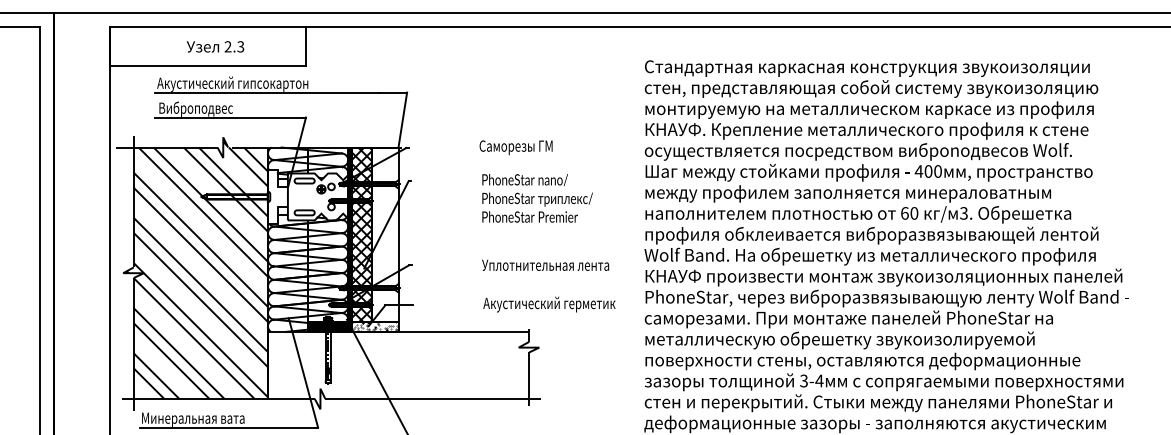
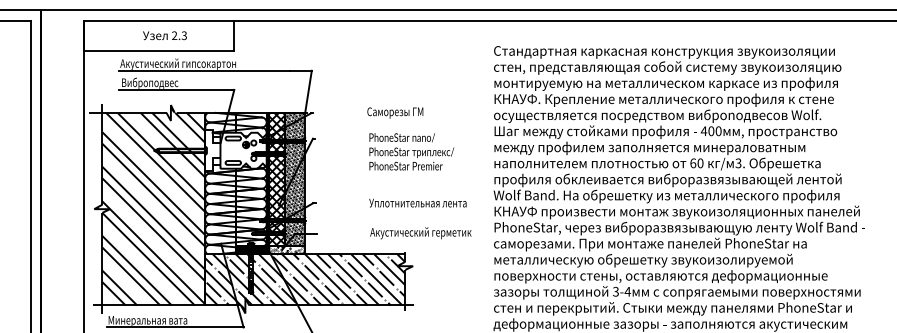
hatch: (384, 234) -> (294, 179), added
hatch: (401, 367) -> (307, 281), added

